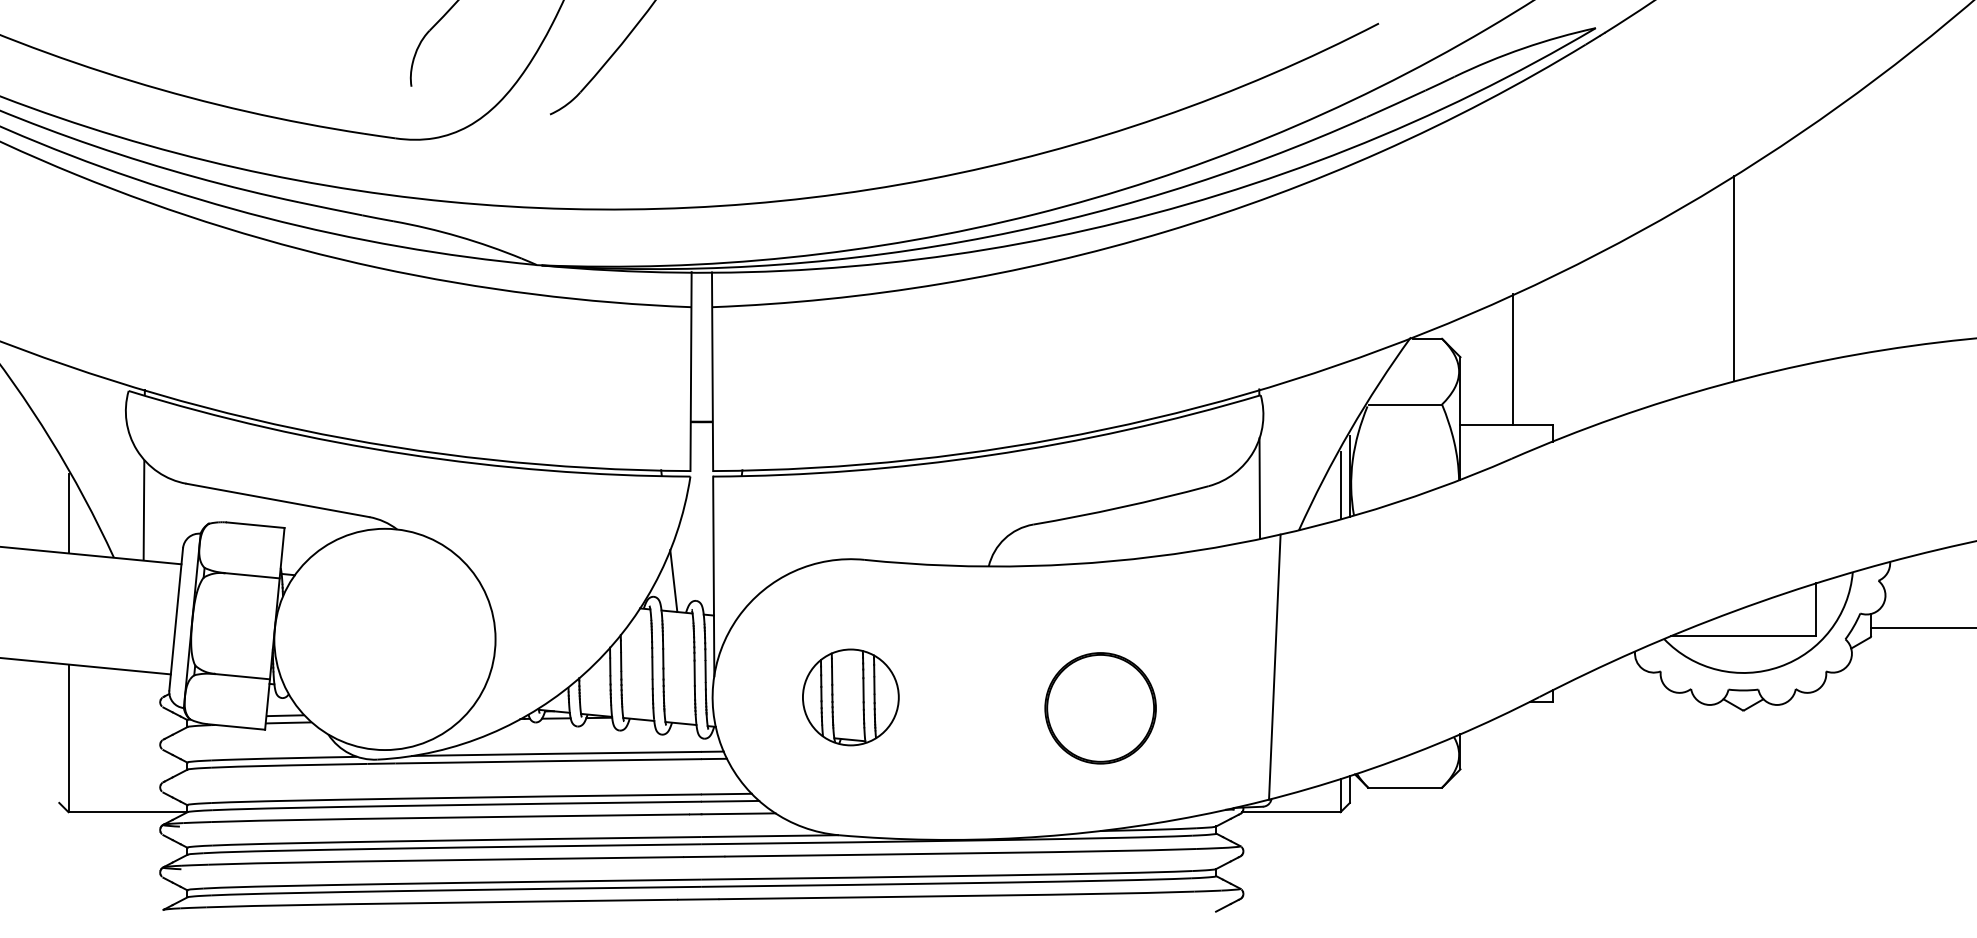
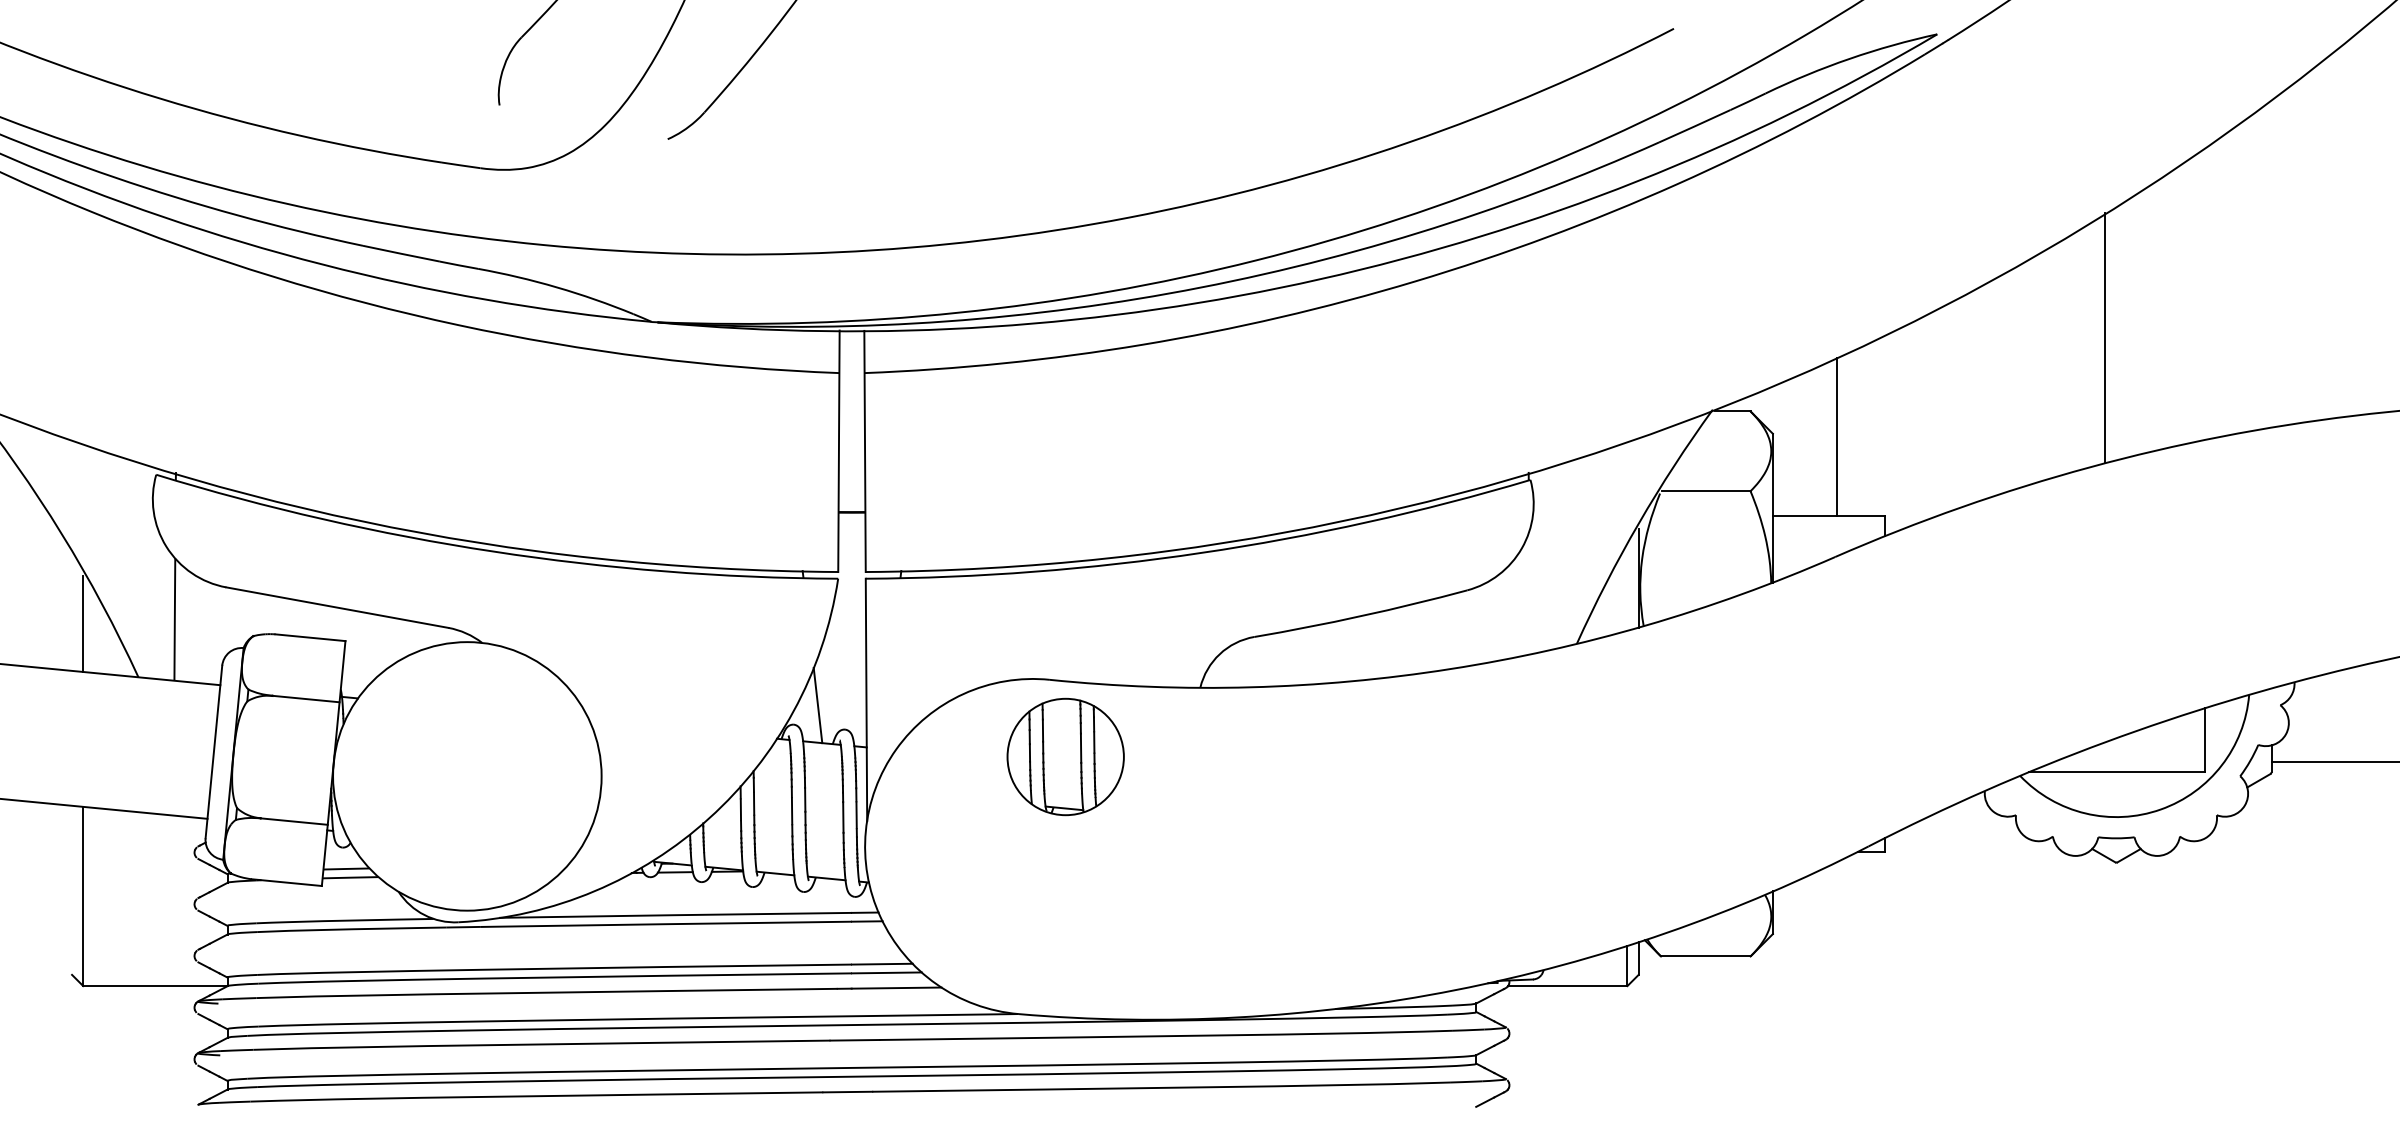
line: (1340, 485) -> (1627, 589), removed
line: (1259, 488) -> (1528, 593), removed
line: (1274, 666) -> (1547, 809), removed
part: (850, 697) -> (1065, 757), moved
part: (1100, 708) -> (1335, 860), removed

